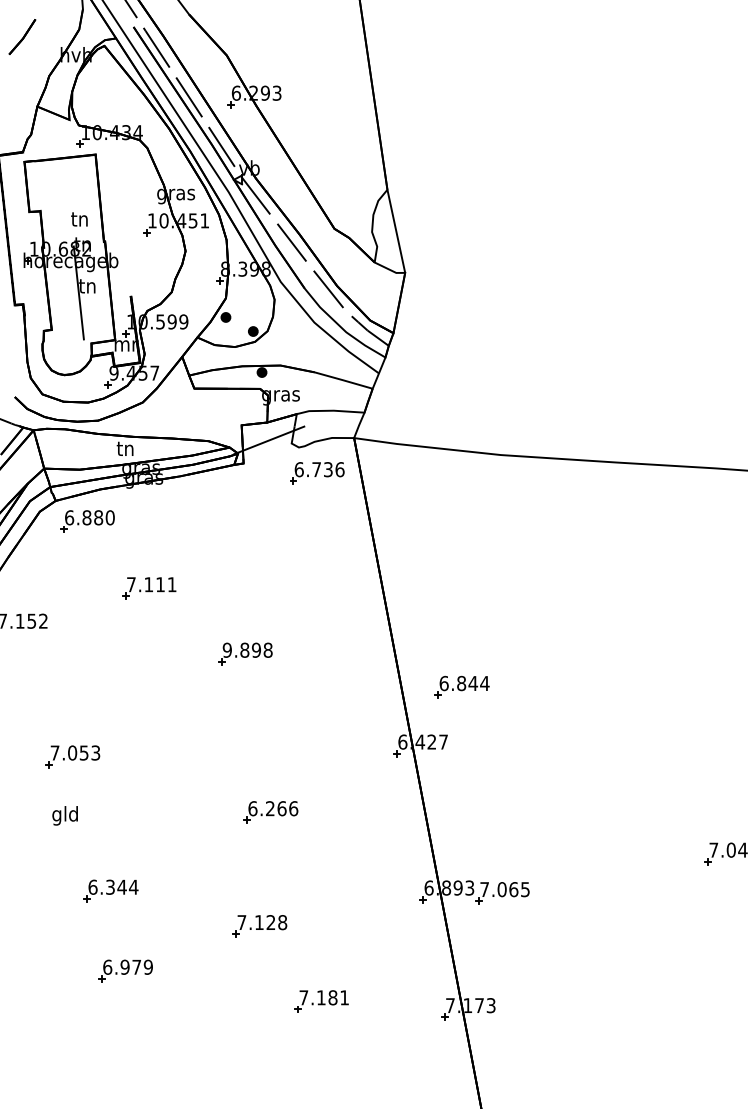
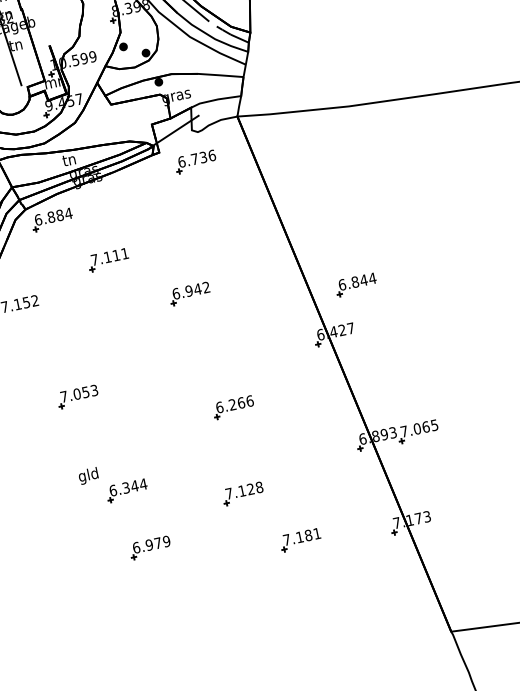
part: (317, 473) -> (196, 161), moved
text: (110, 517) -> (68, 213), 6.880 -> 6.884
text: (247, 649) -> (191, 290), 9.898 -> 6.942
text: (64, 815) -> (88, 475), moved

